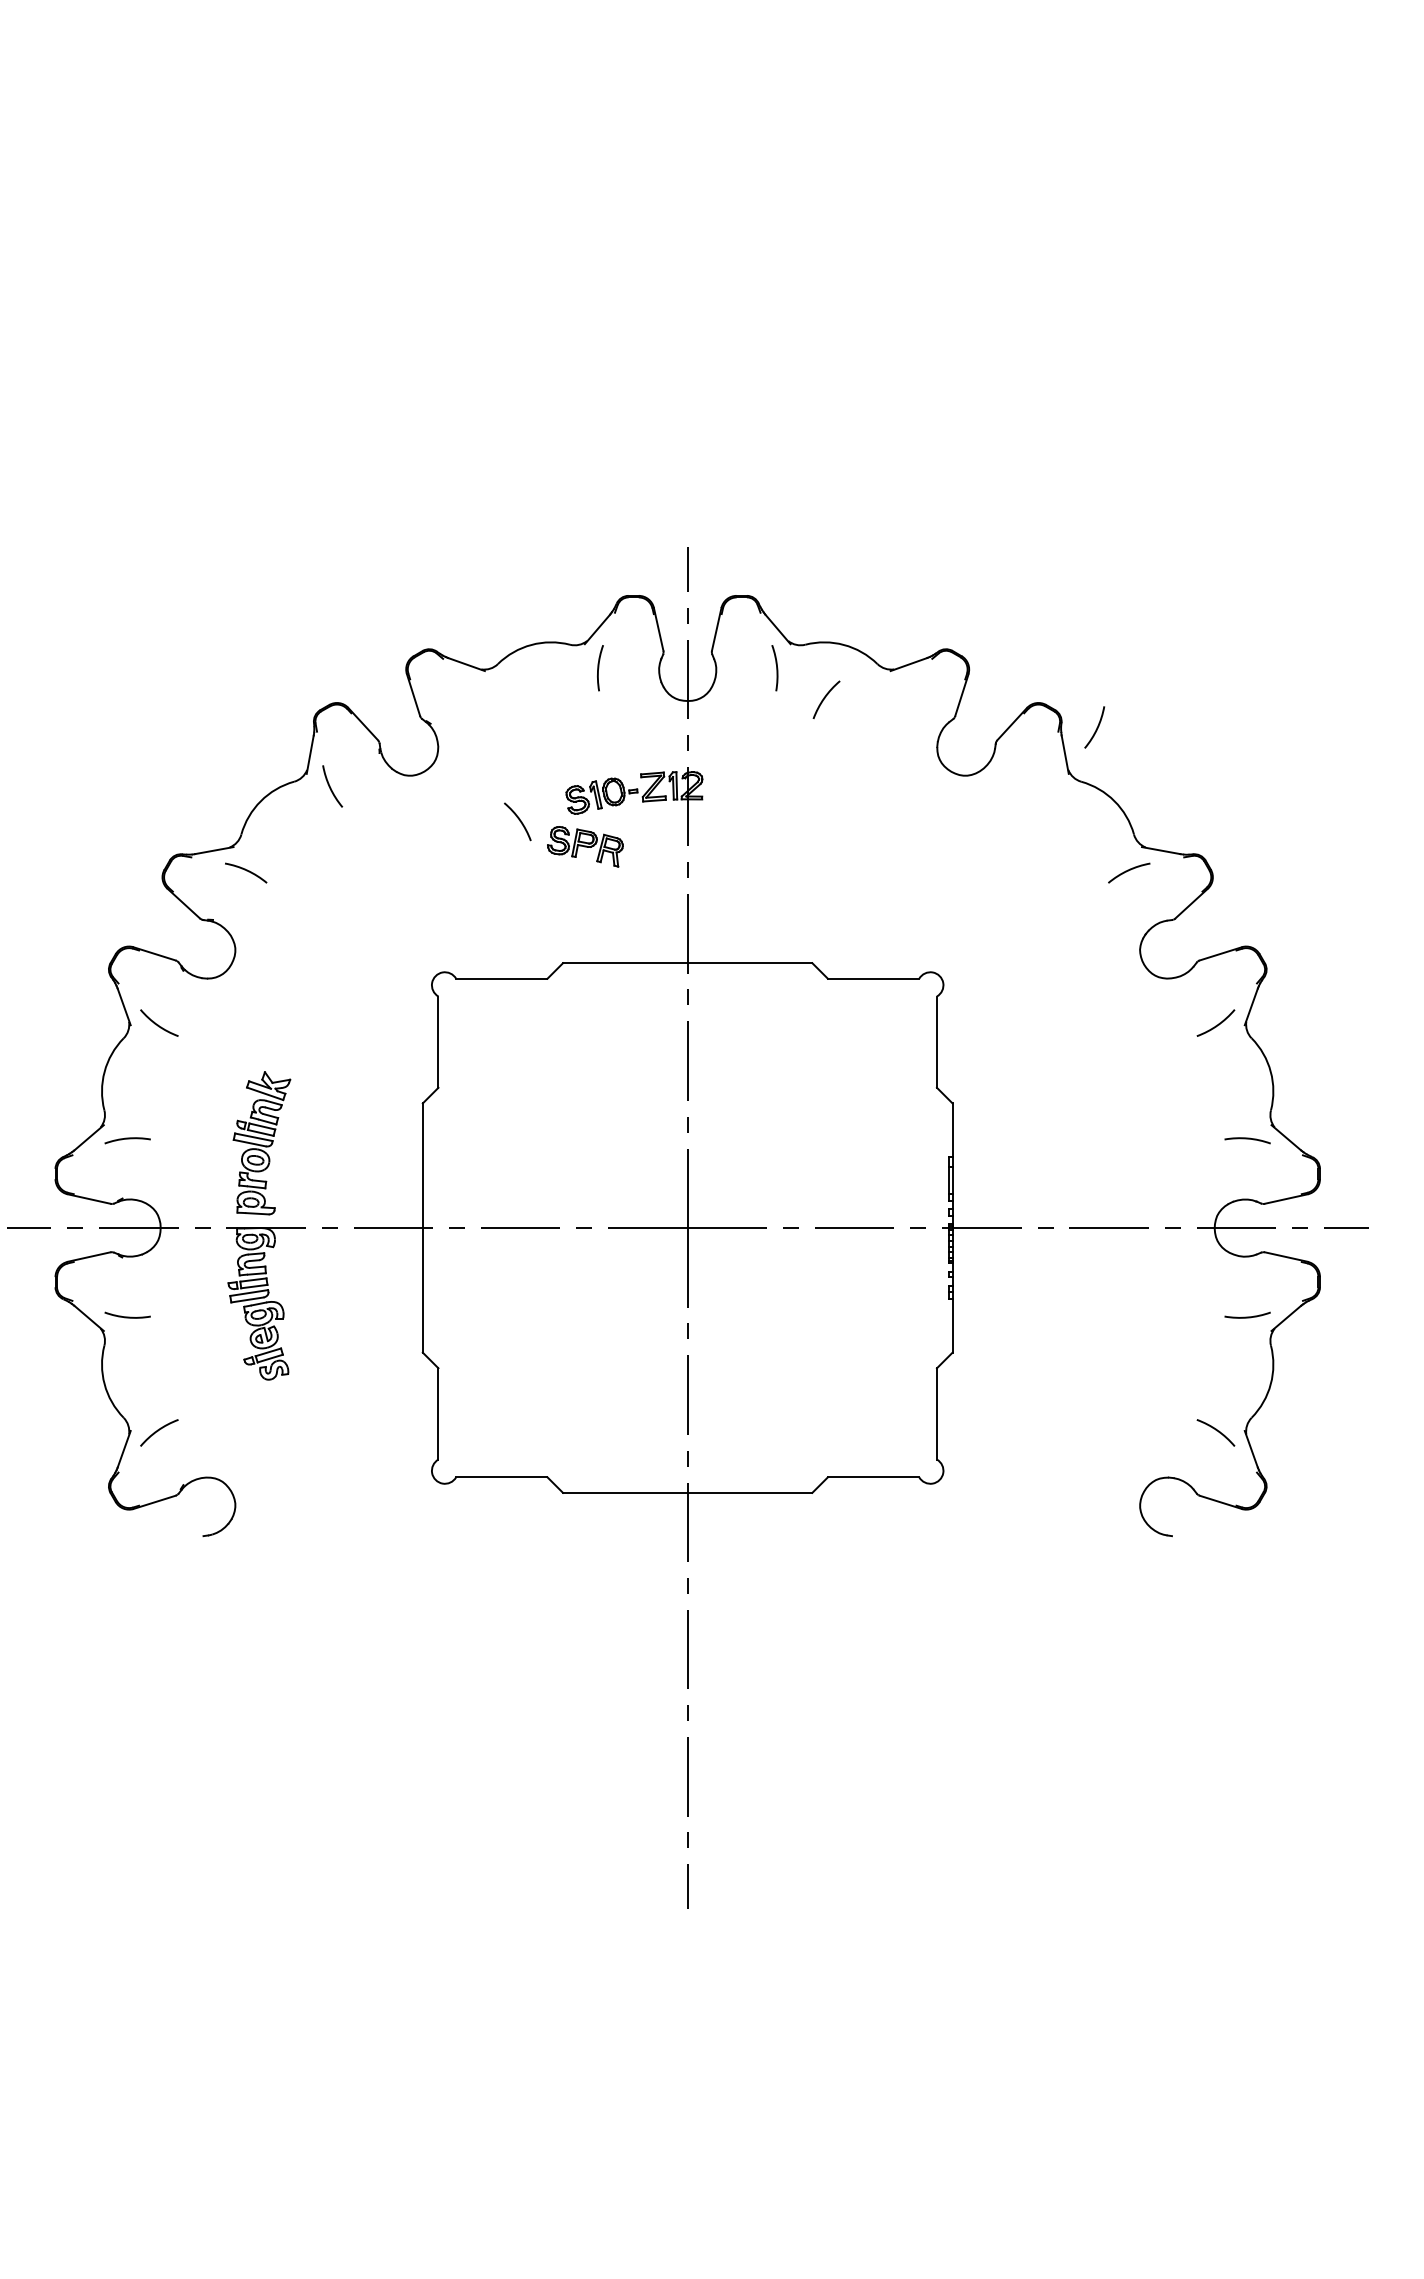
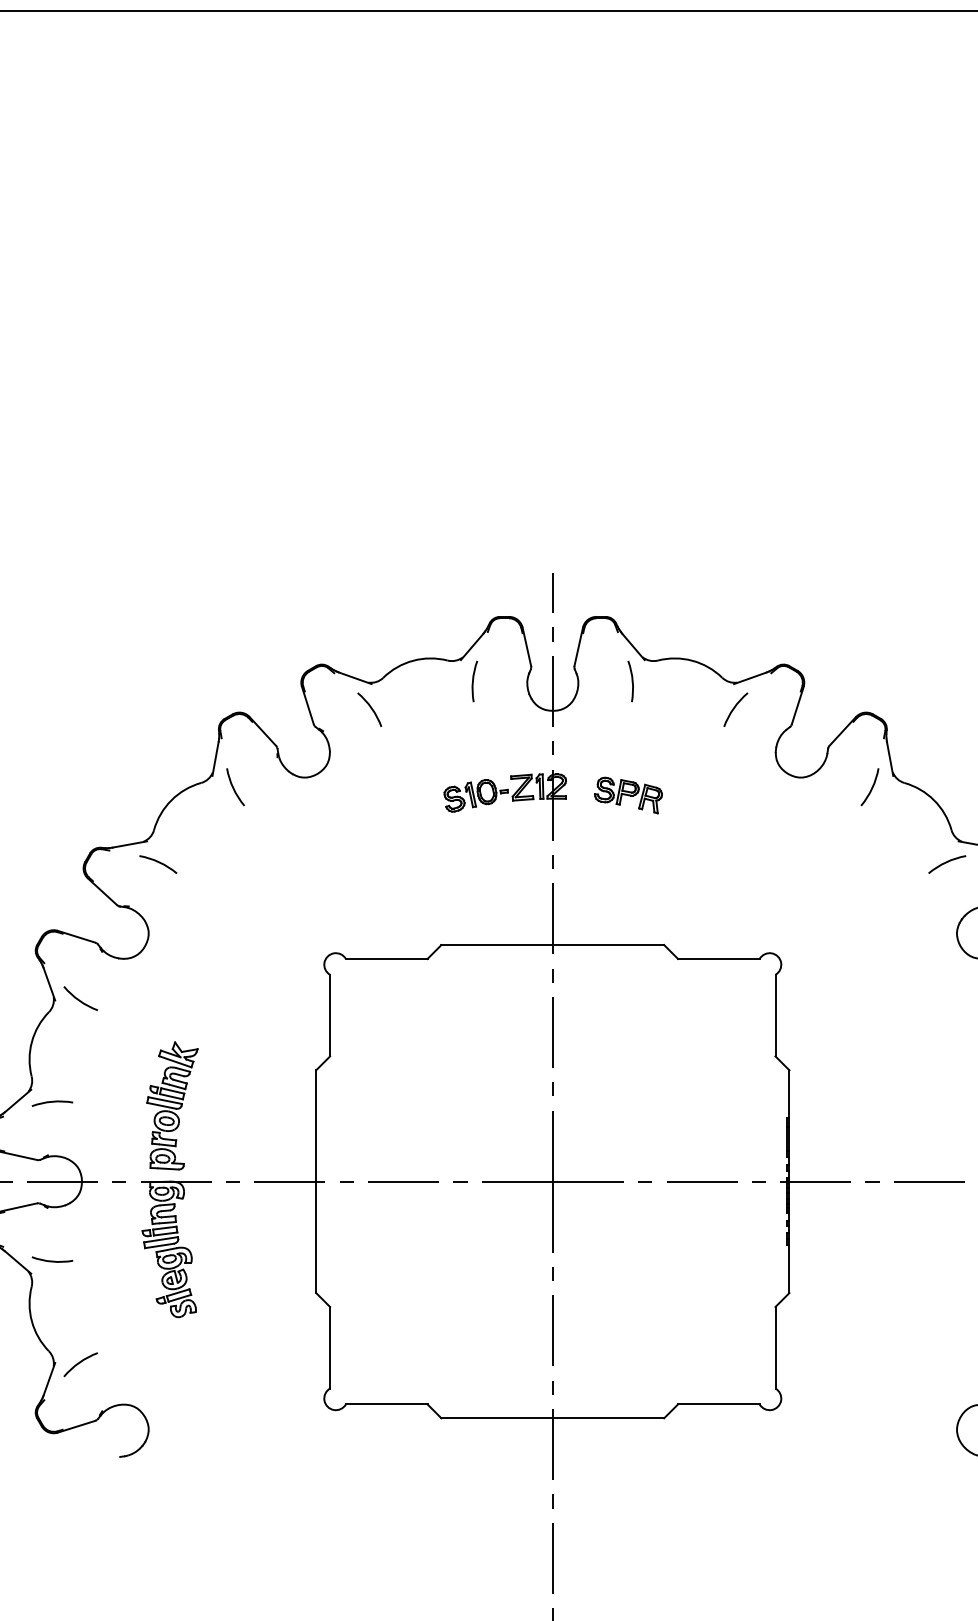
arc: (825, 698) -> (734, 708), moved
arc: (1096, 727) -> (871, 787), moved
arc: (519, 821) -> (371, 709), moved
part: (585, 846) -> (628, 795), moved

